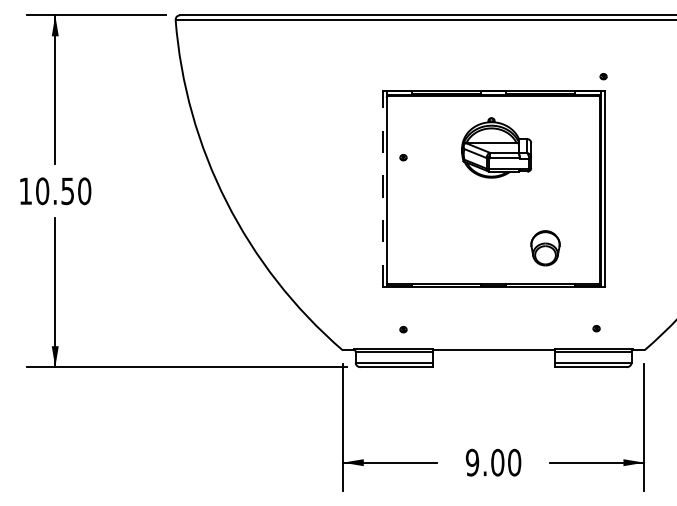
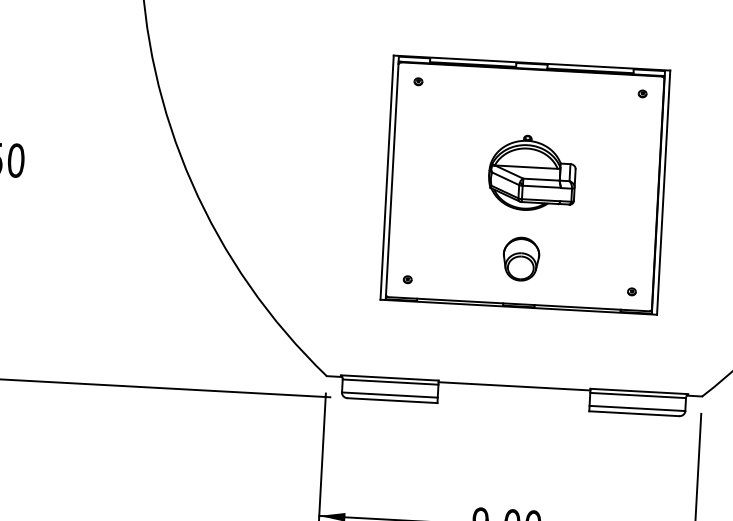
part: (603, 76) -> (642, 93), moved
part: (496, 147) -> (532, 172), moved
part: (403, 157) -> (418, 81), moved
line: (382, 188) -> (387, 177), dashed -> solid
part: (545, 248) -> (521, 259), moved
part: (596, 328) -> (631, 291), moved
part: (403, 329) -> (407, 279), moved

